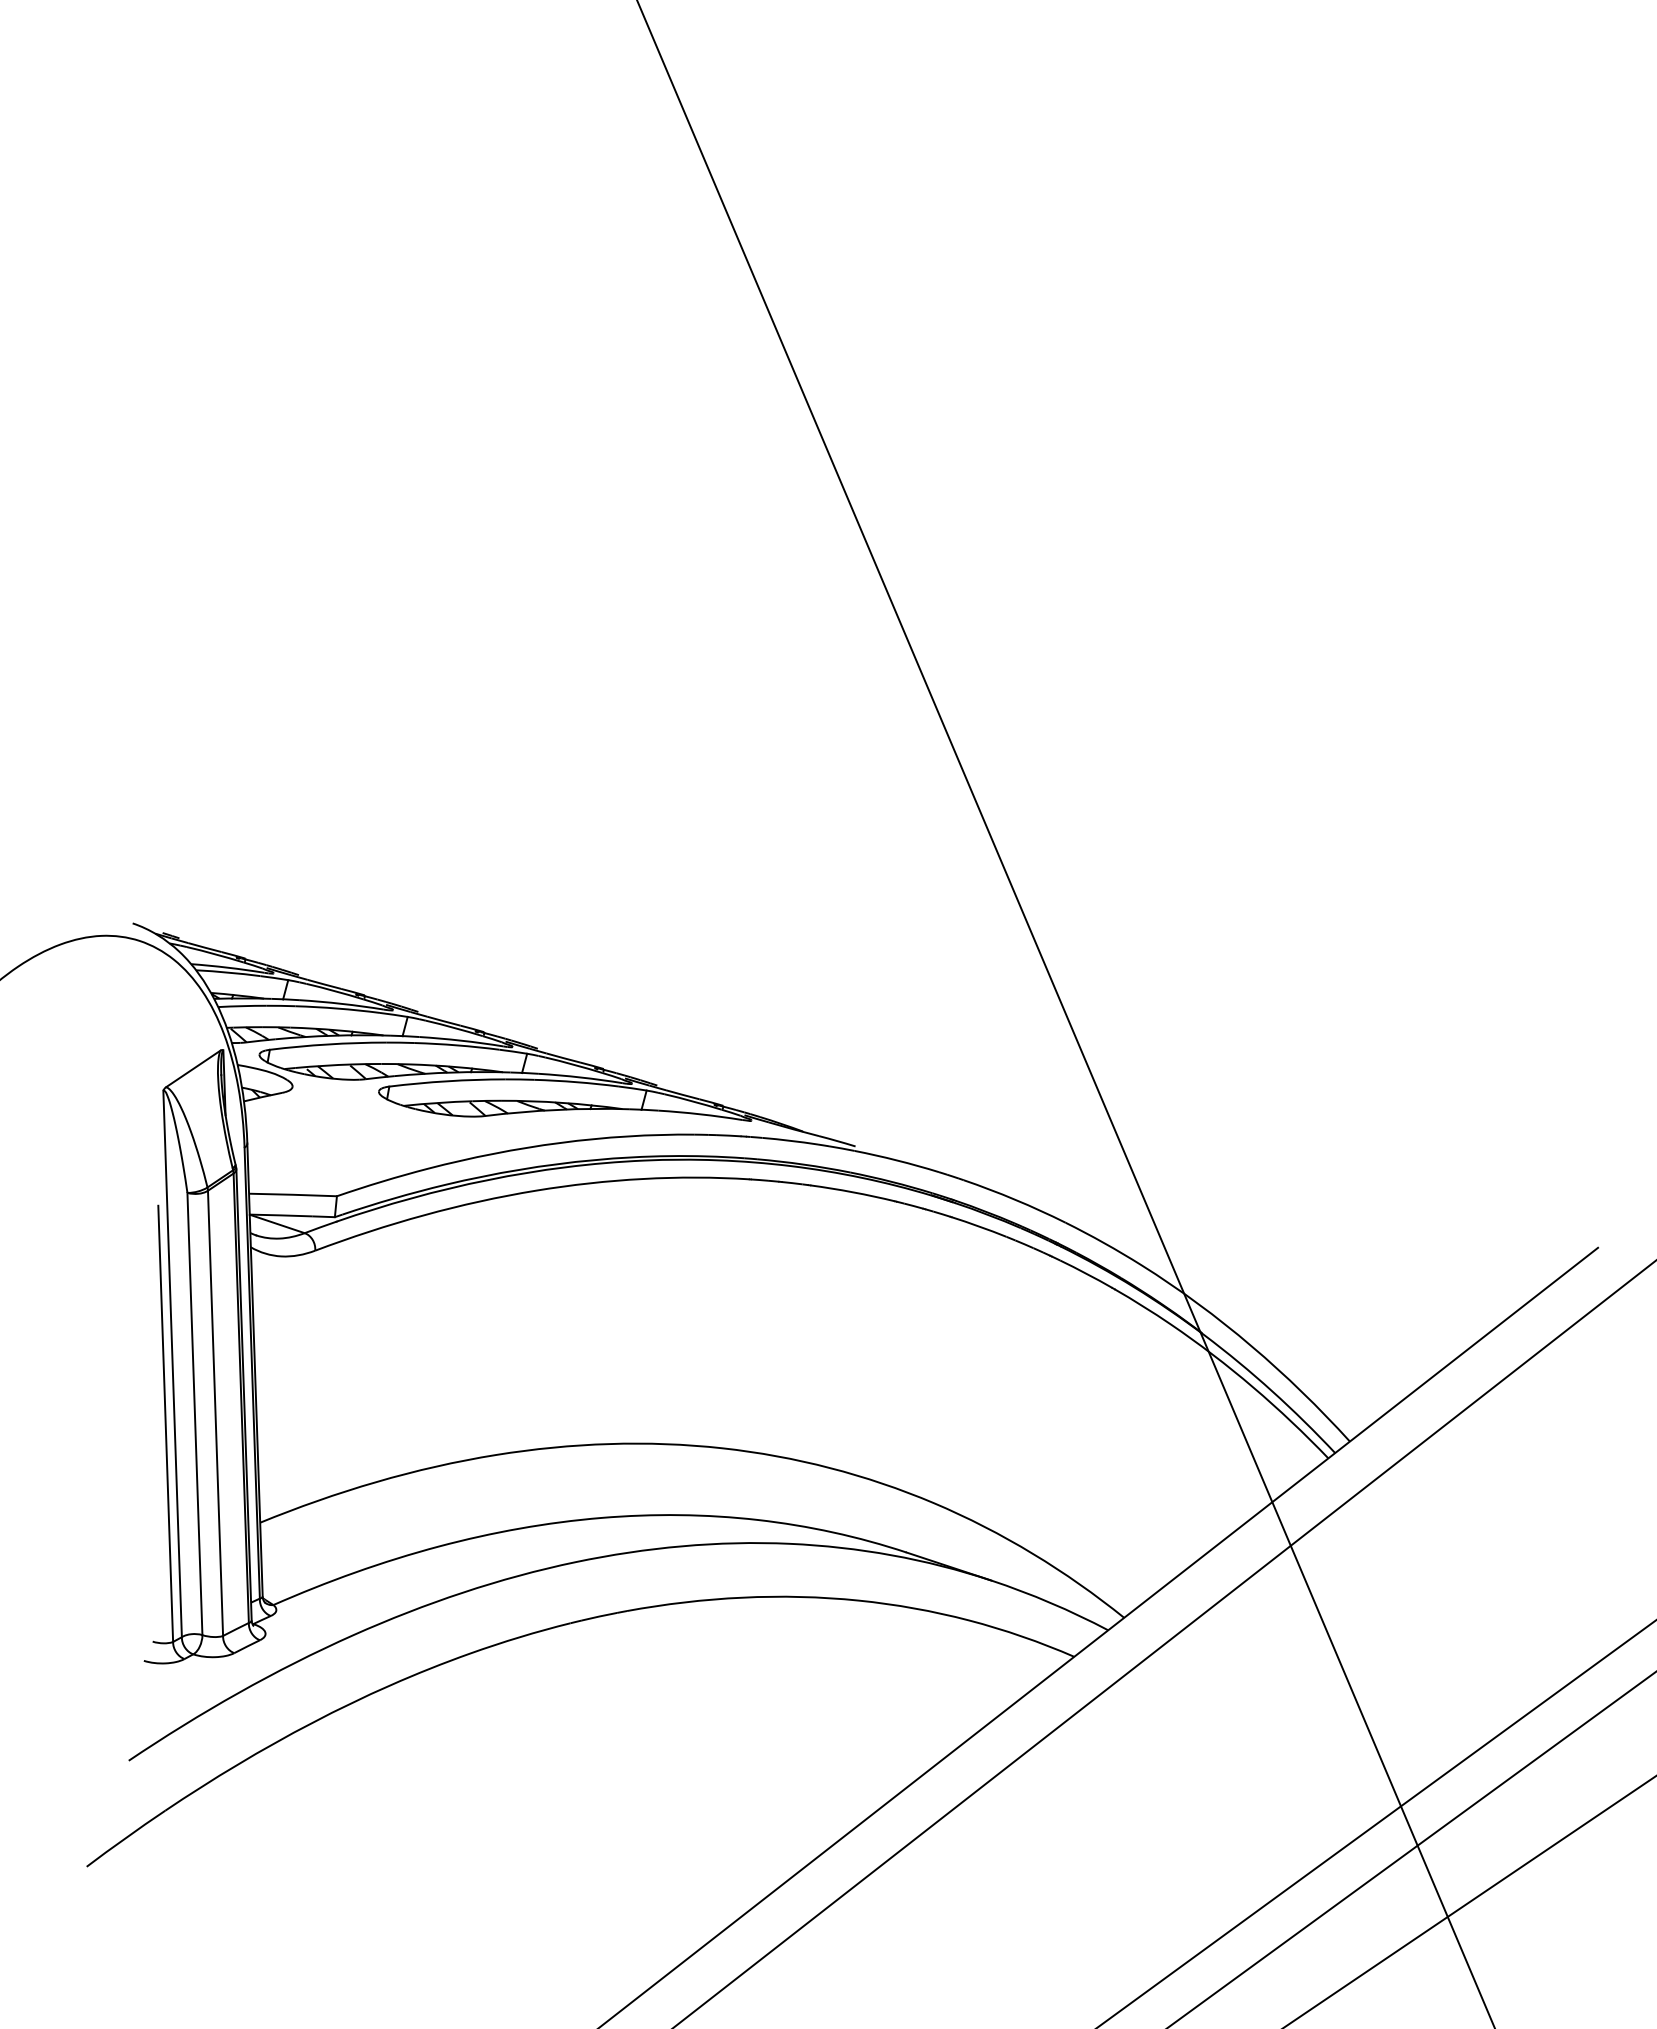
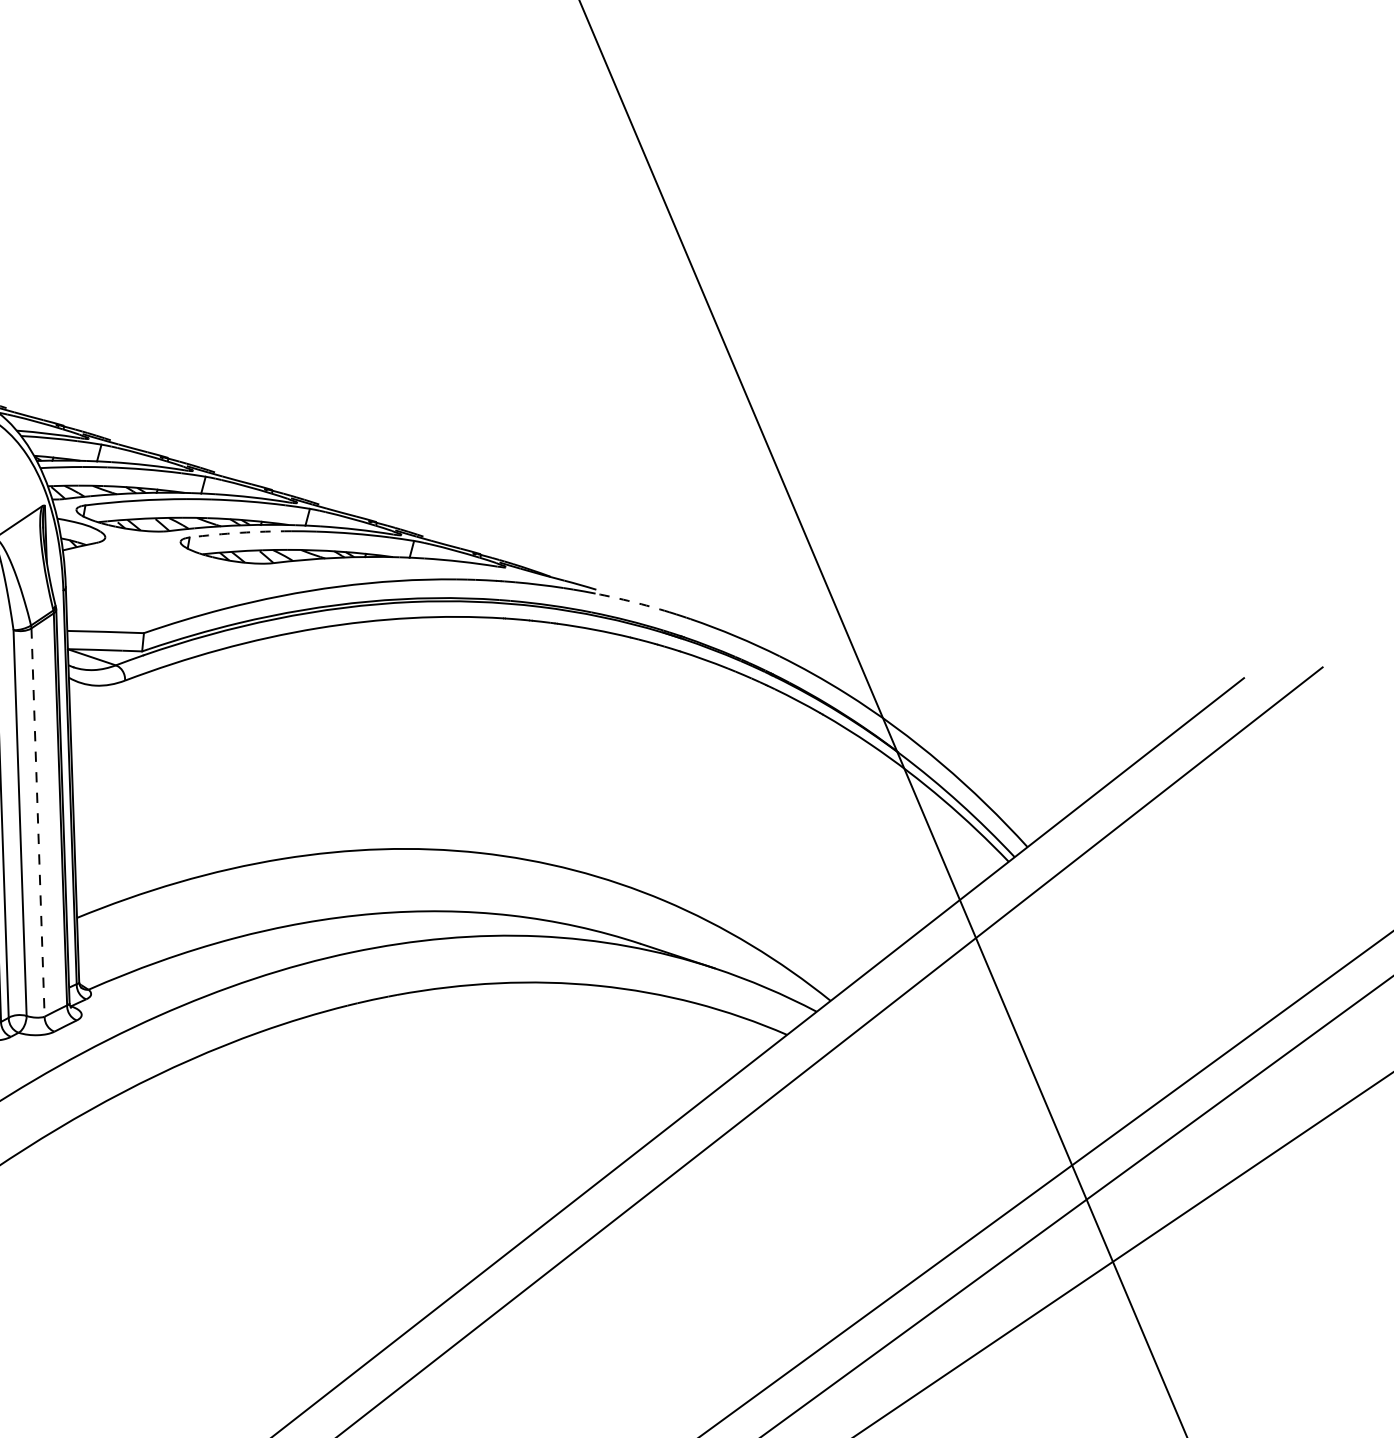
arc: (447, 1081) -> (240, 533), solid -> dashed
arc: (897, 1160) -> (632, 601), solid -> dashed
line: (215, 1413) -> (38, 822), solid -> dashed

